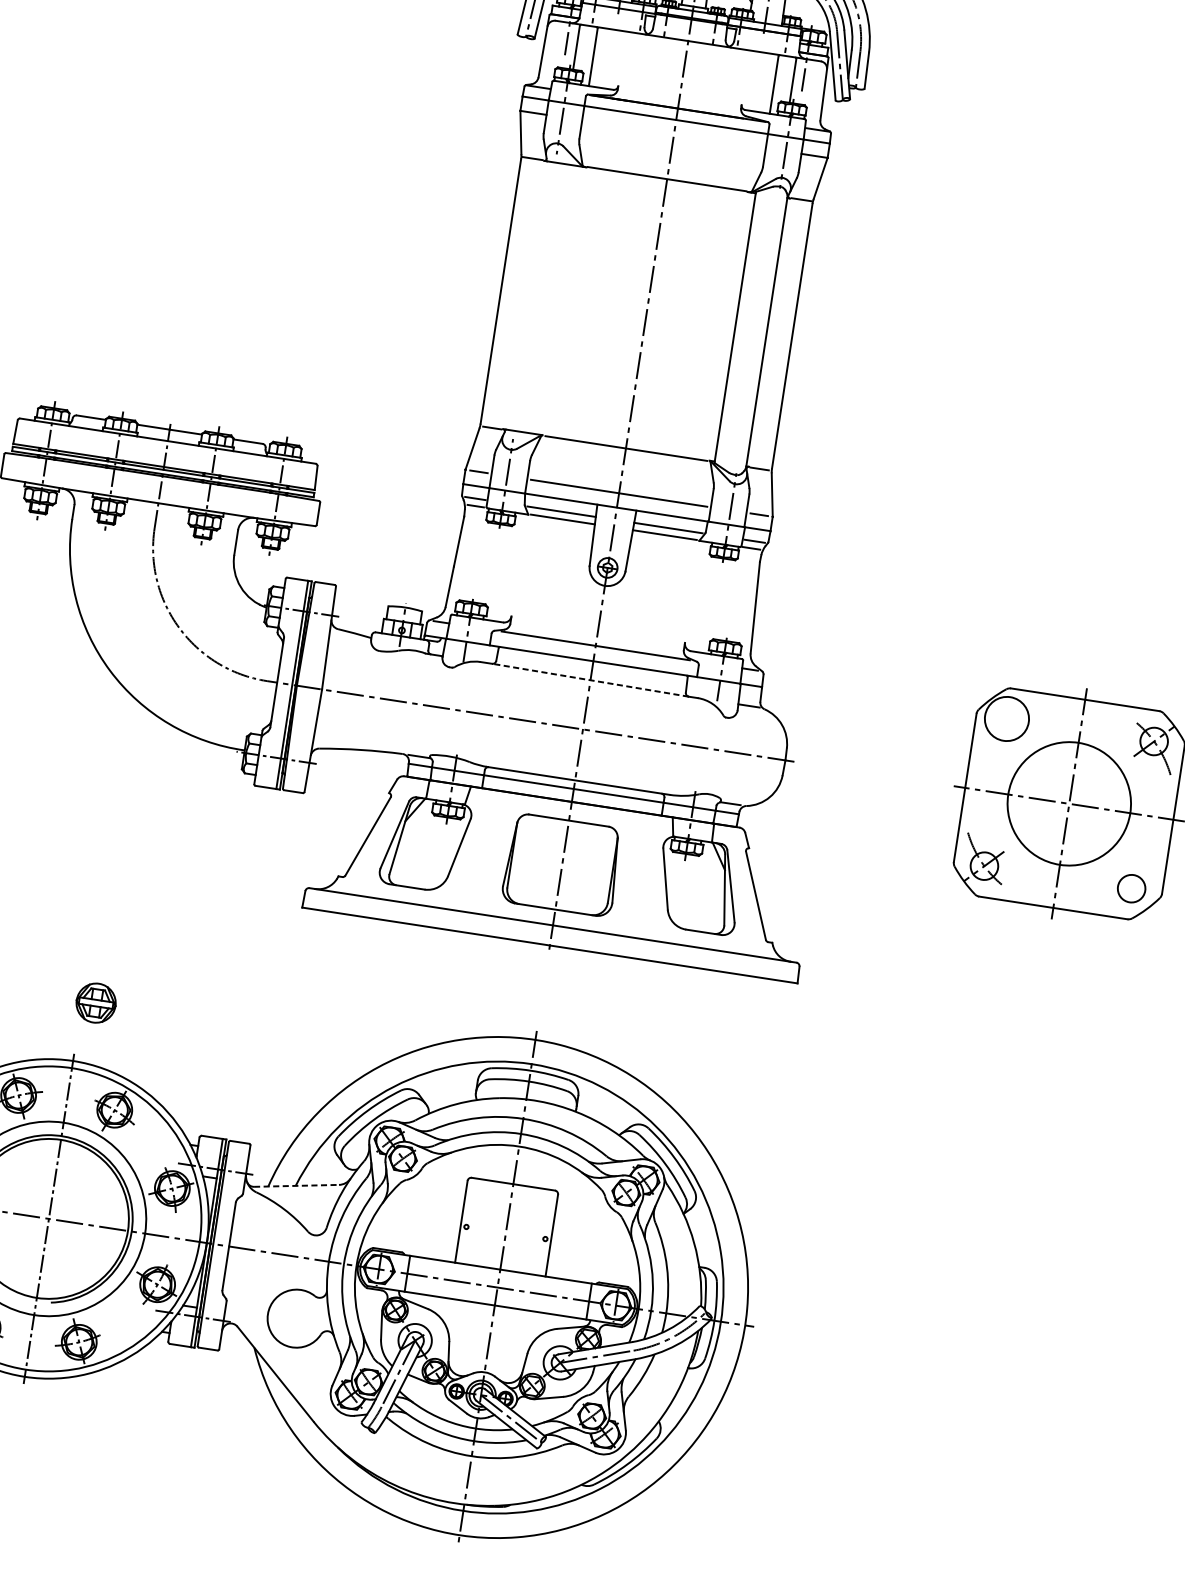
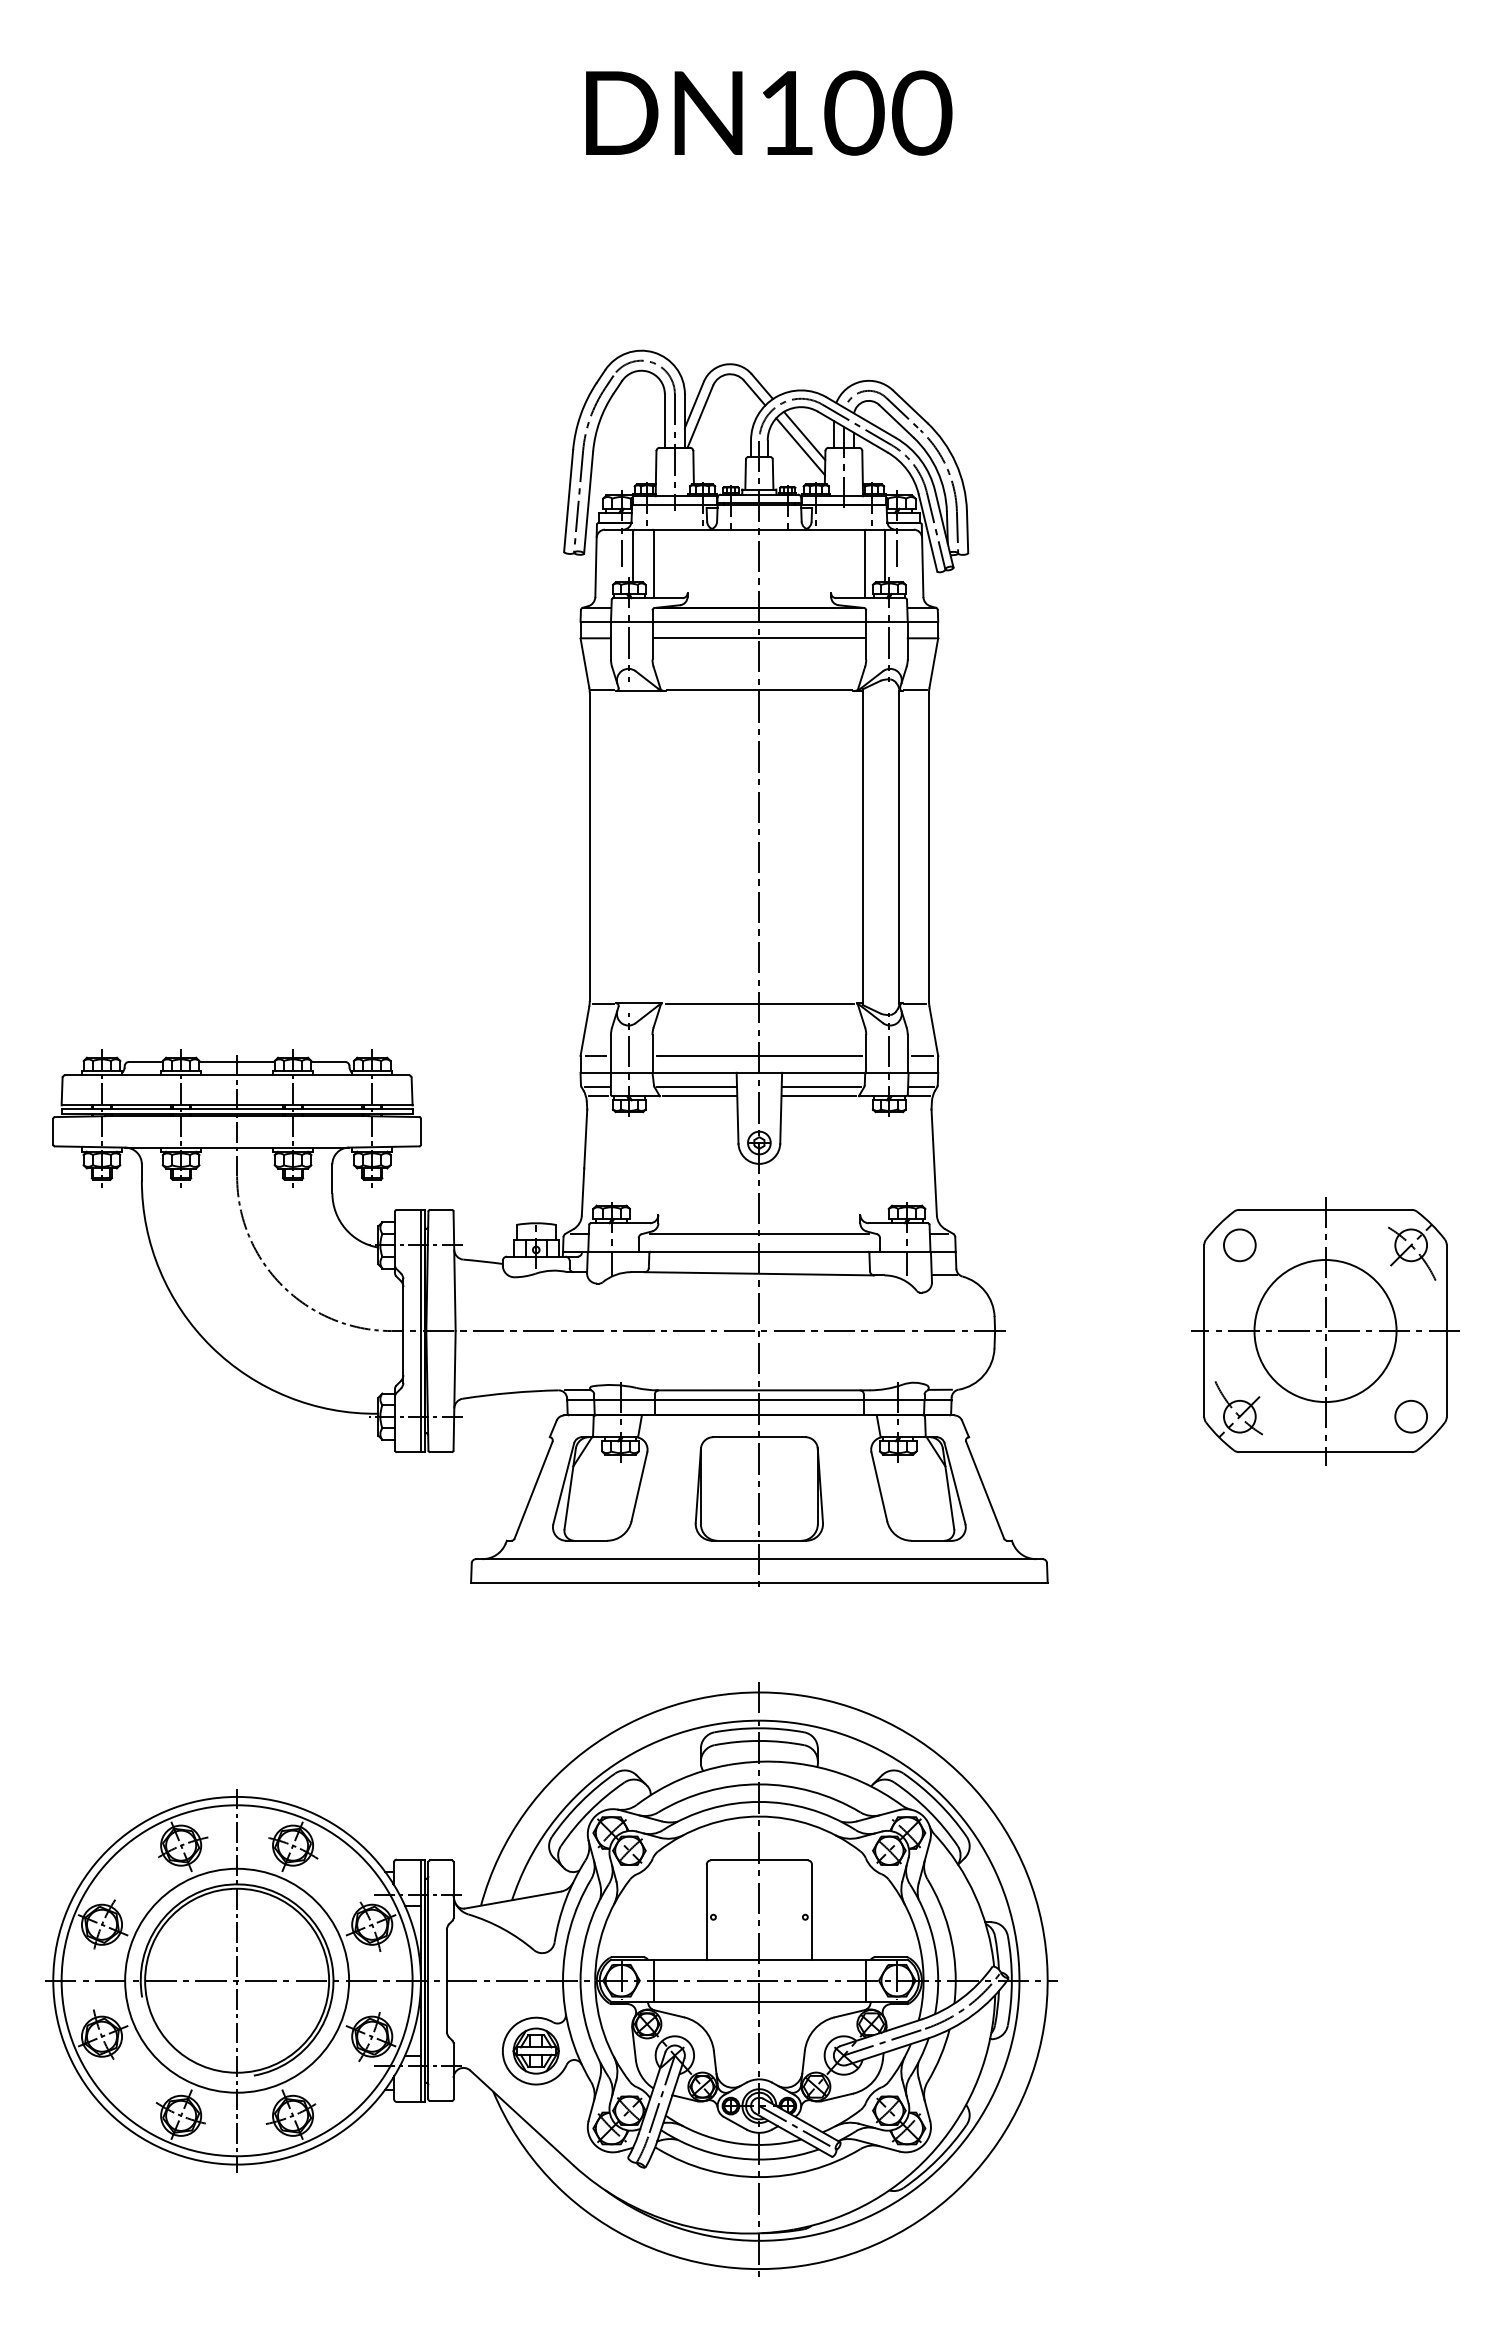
line: (674, 134) -> (759, 638), added
line: (590, 680) -> (759, 1273), dashed -> solid
circle: (1006, 719) -> (1239, 1245), size x0.62
part: (95, 1002) -> (535, 2050), moved
line: (296, 1186) -> (512, 1900), dashed -> solid

